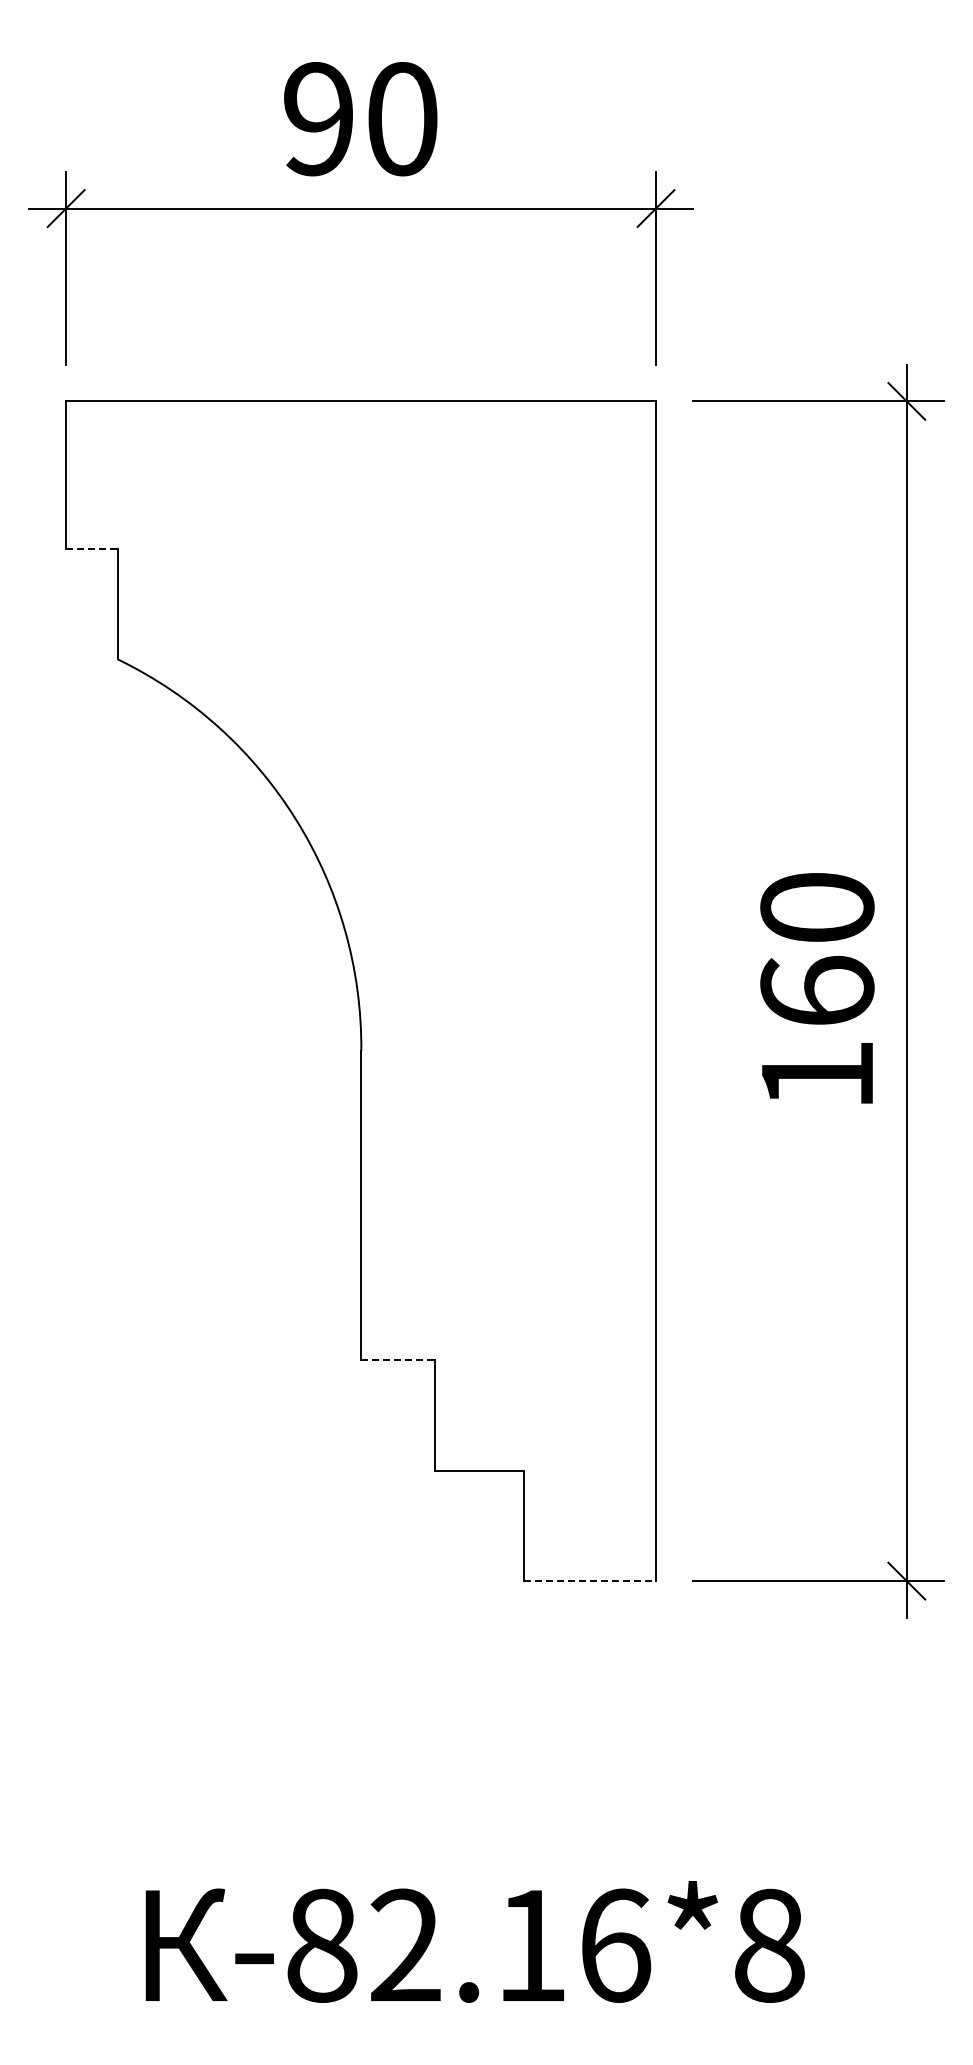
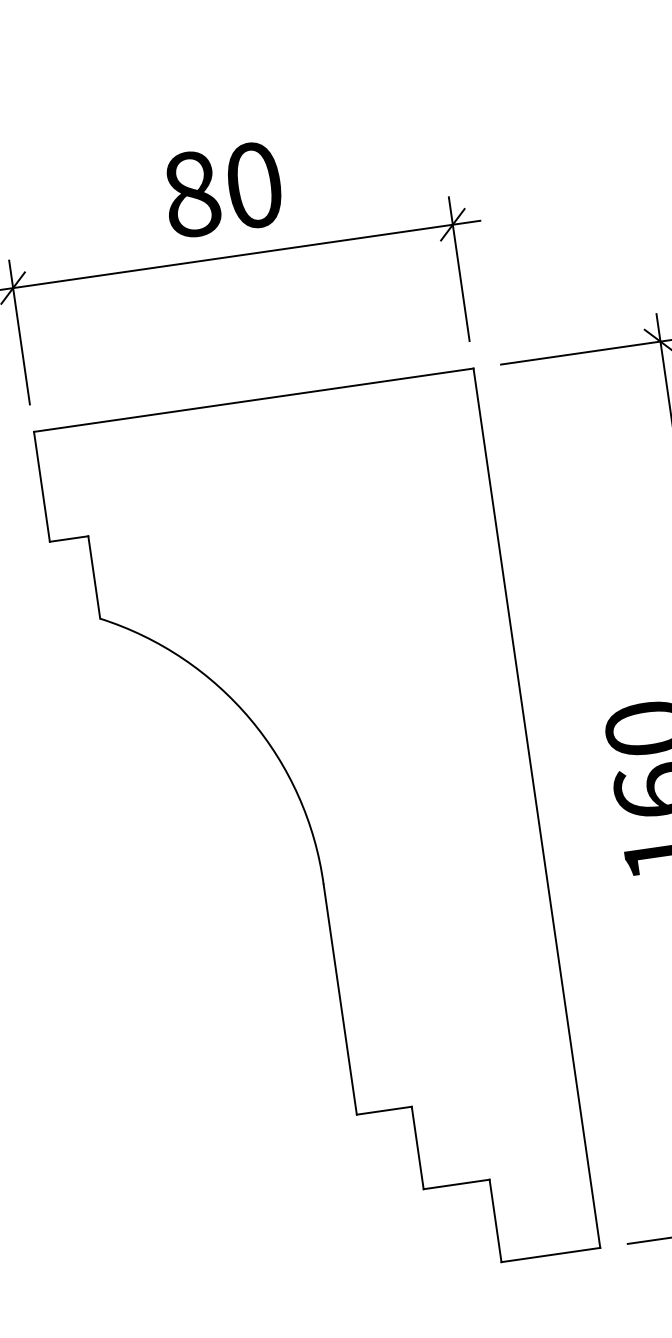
text: (319, 119) -> (192, 194), 90 -> 80
line: (92, 548) -> (69, 538), dashed -> solid
line: (398, 1359) -> (384, 1110), dashed -> solid
line: (590, 1581) -> (551, 1255), dashed -> solid

